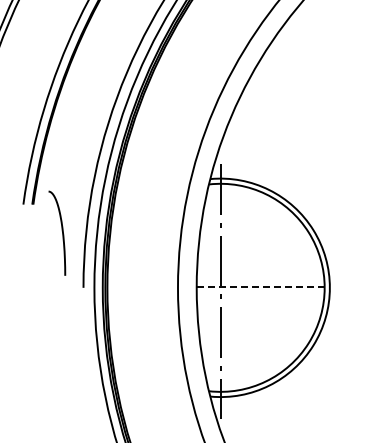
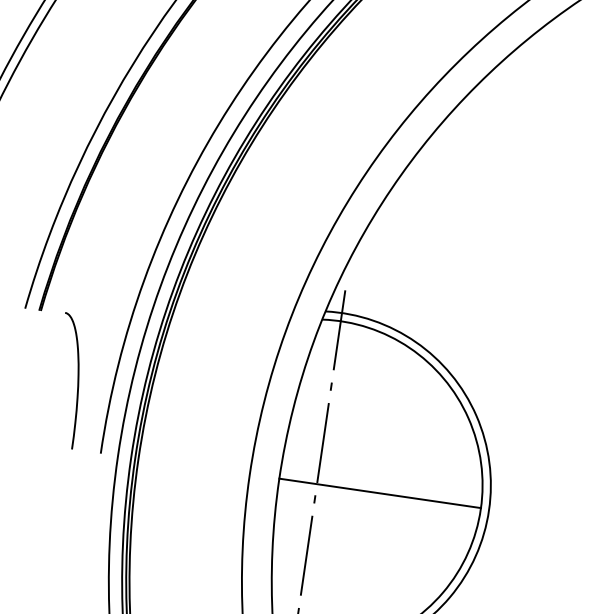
curve: (61, 230) -> (76, 377), moved
line: (260, 287) -> (379, 493), dashed -> solid

